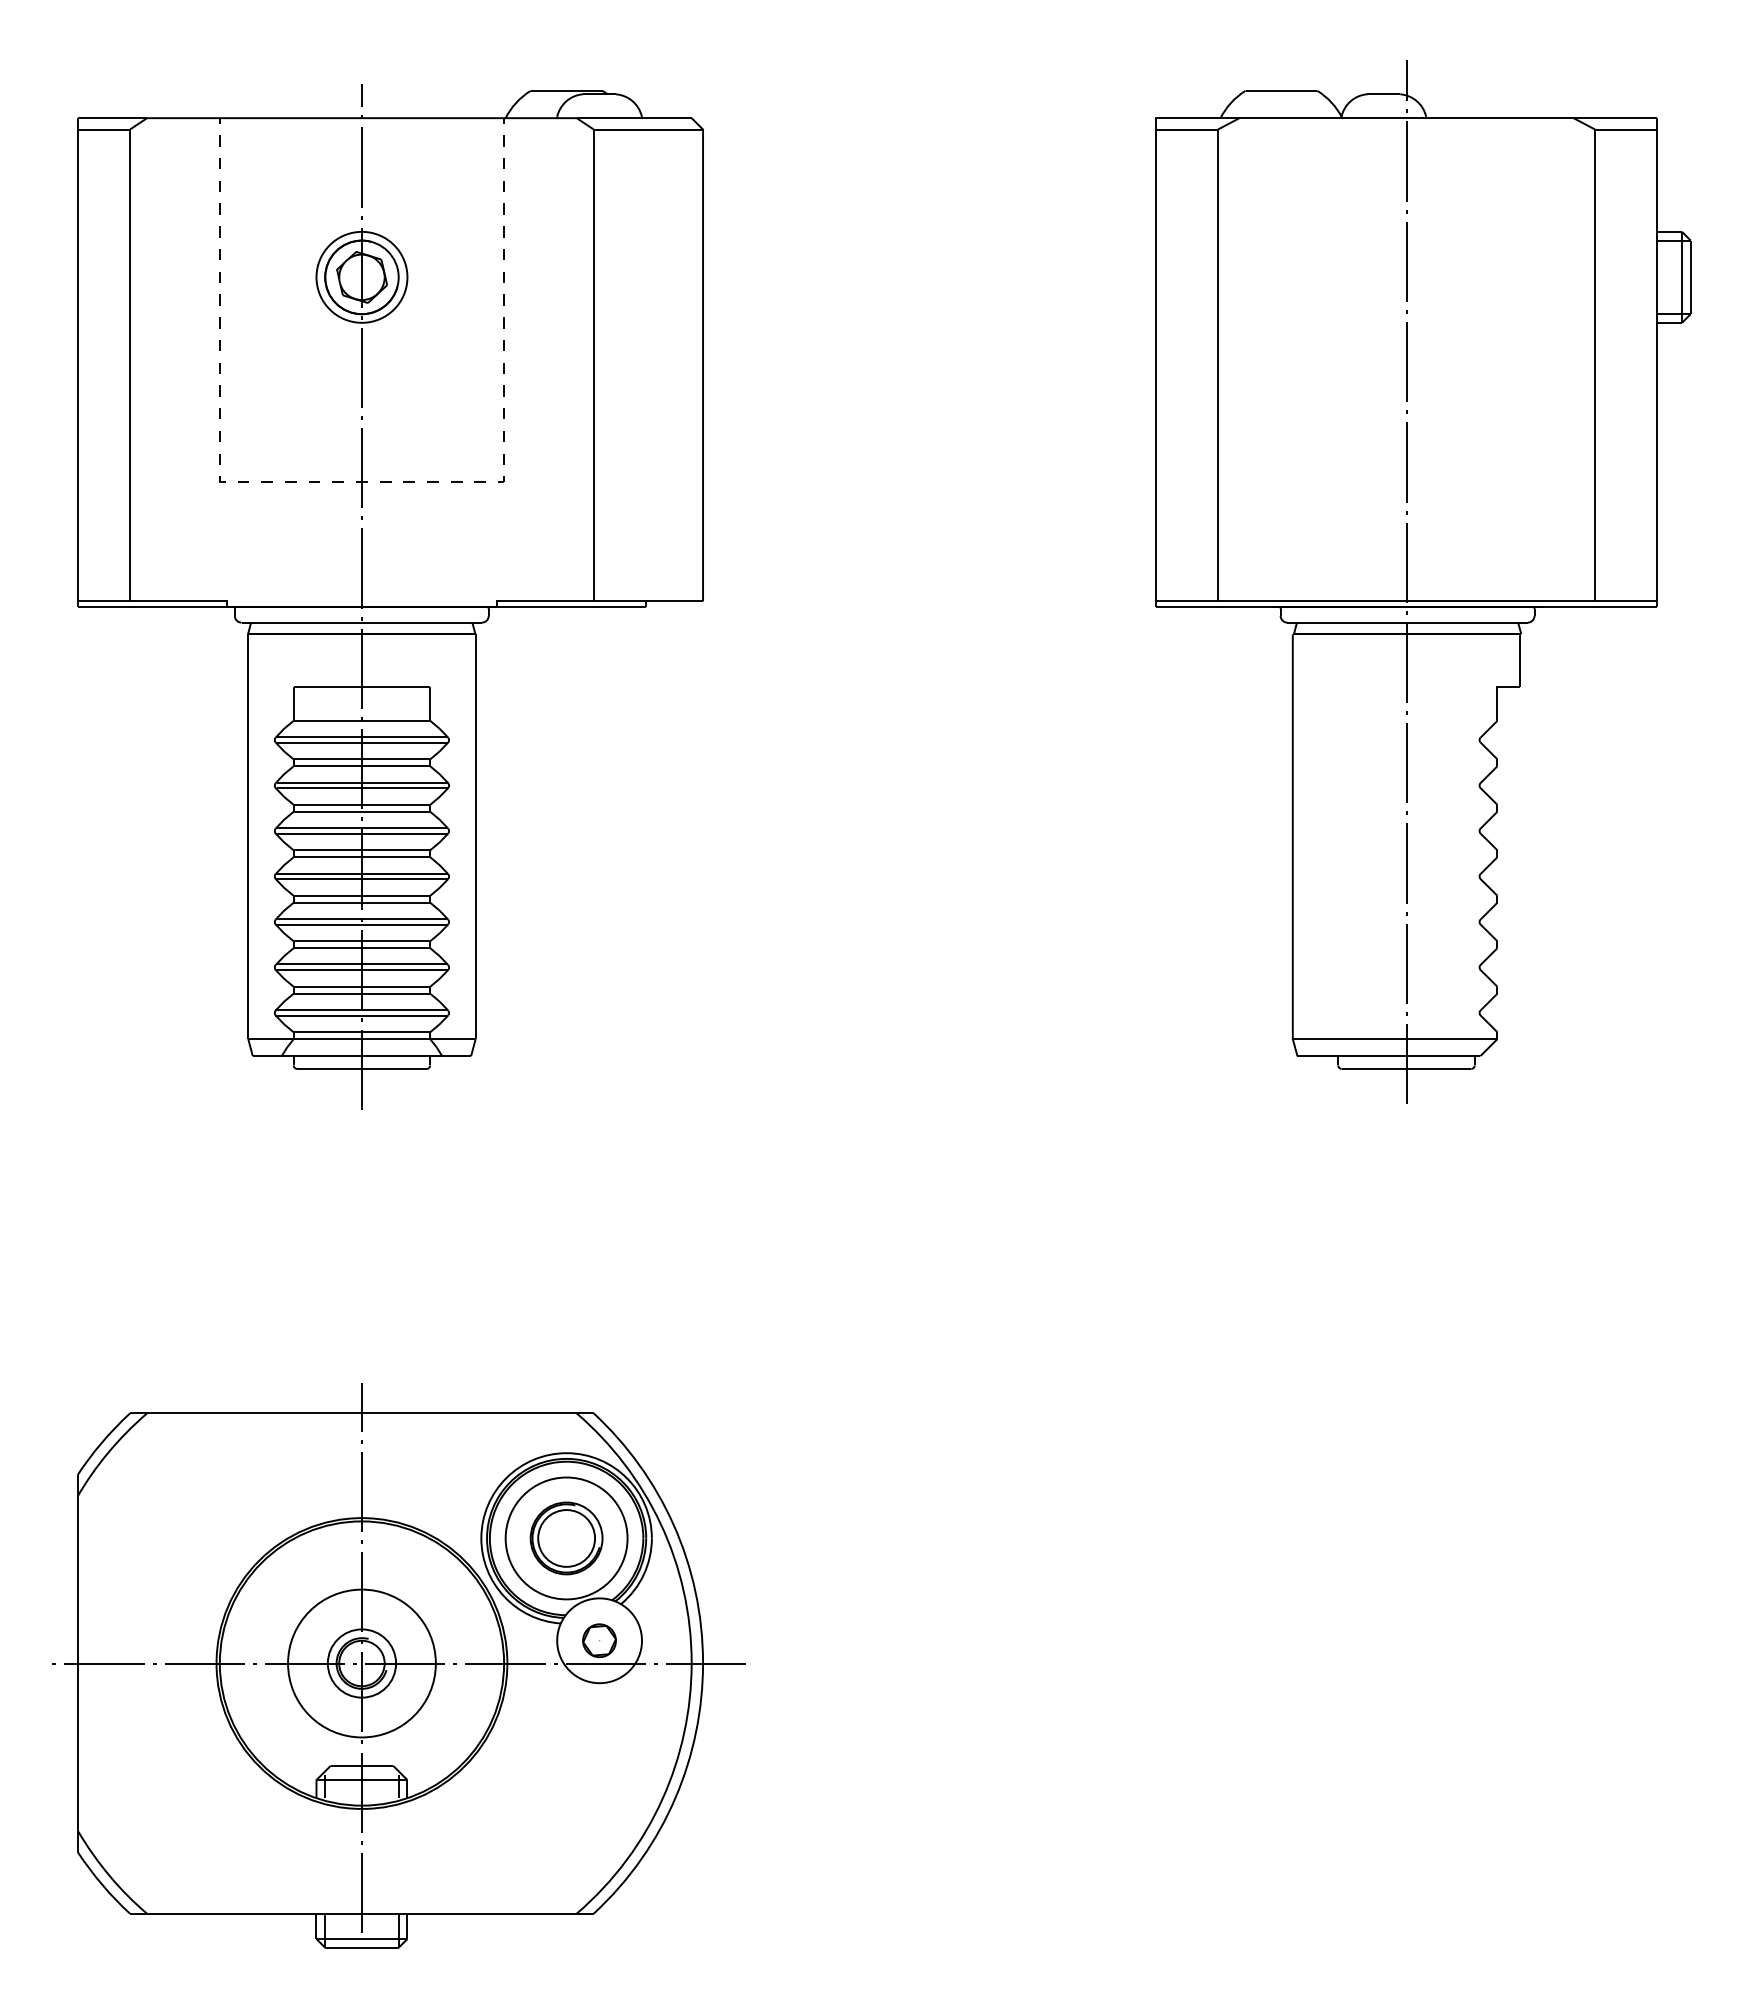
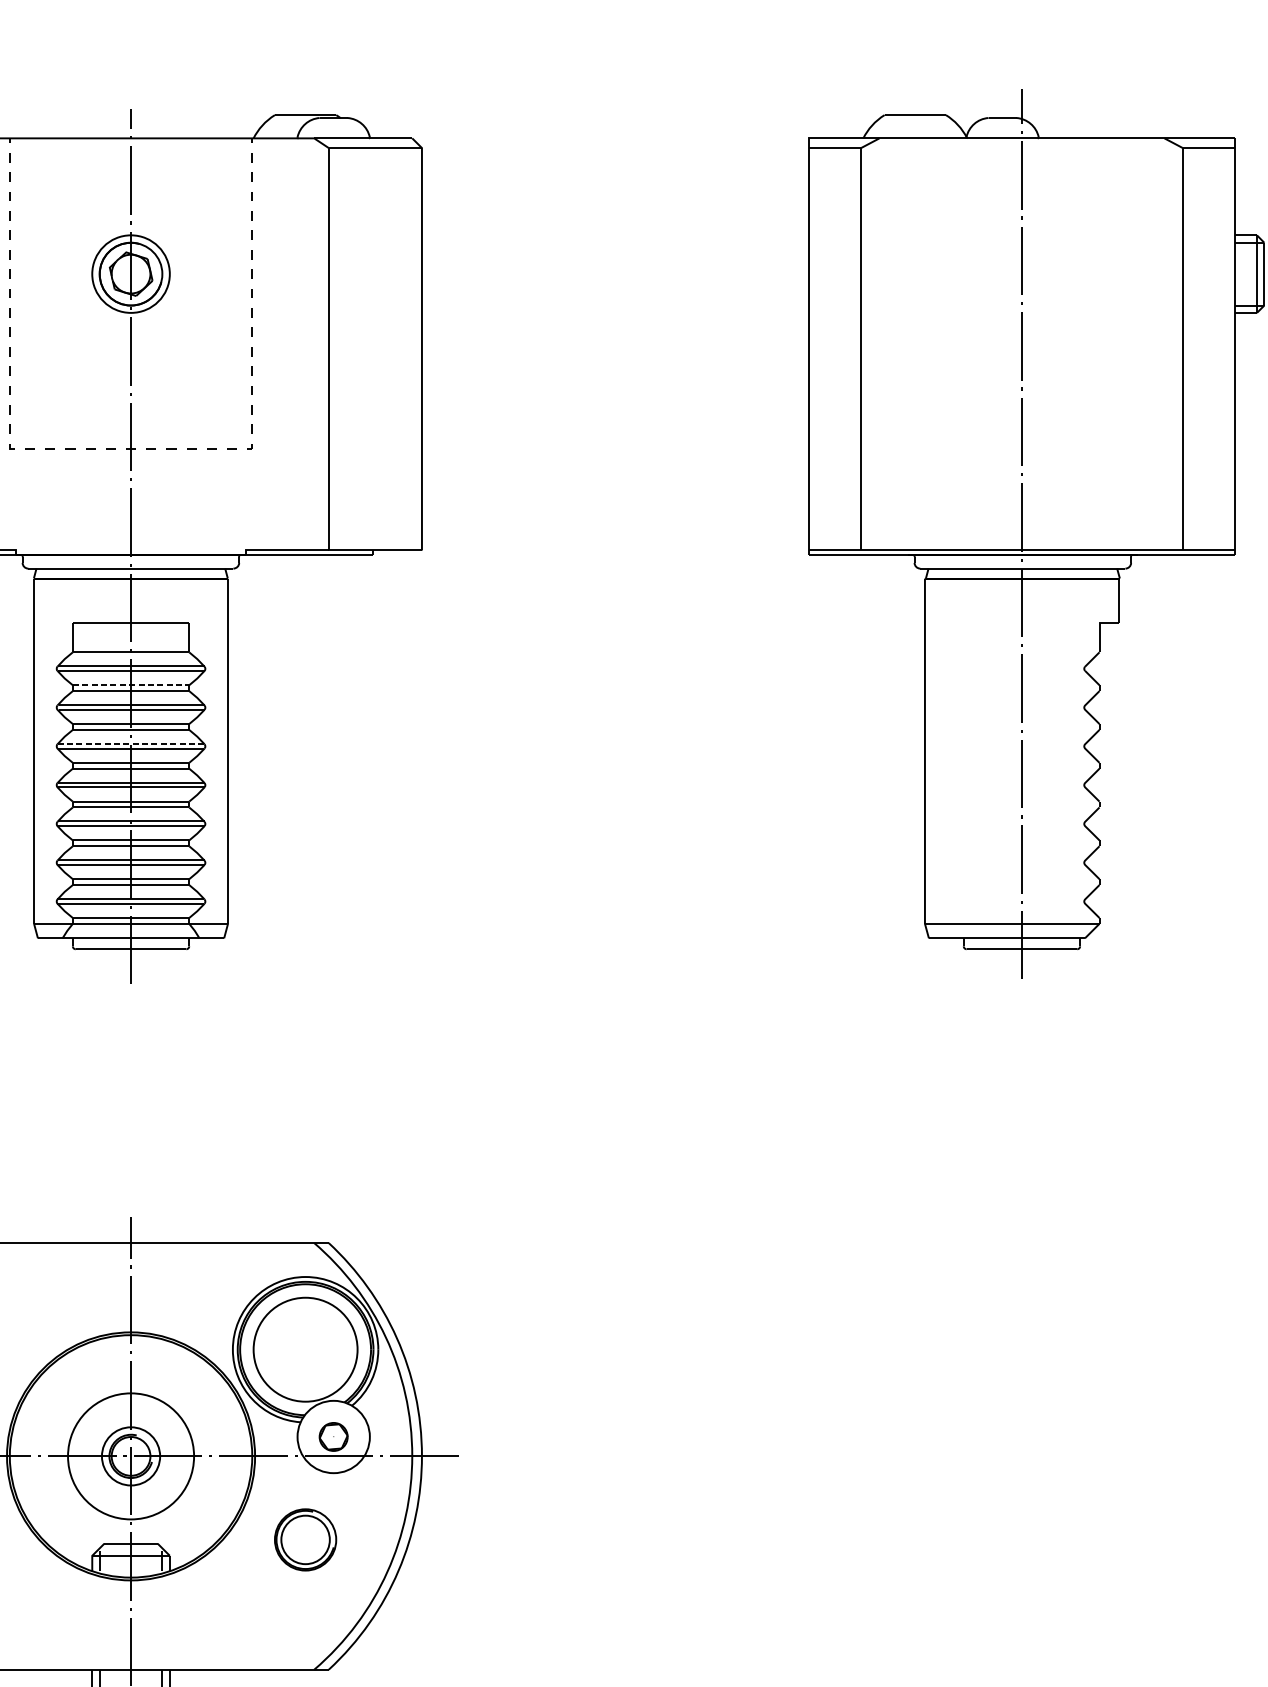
line: (362, 759) -> (131, 685), solid -> dashed
line: (361, 828) -> (130, 744), solid -> dashed
part: (566, 1538) -> (305, 1539), moved

